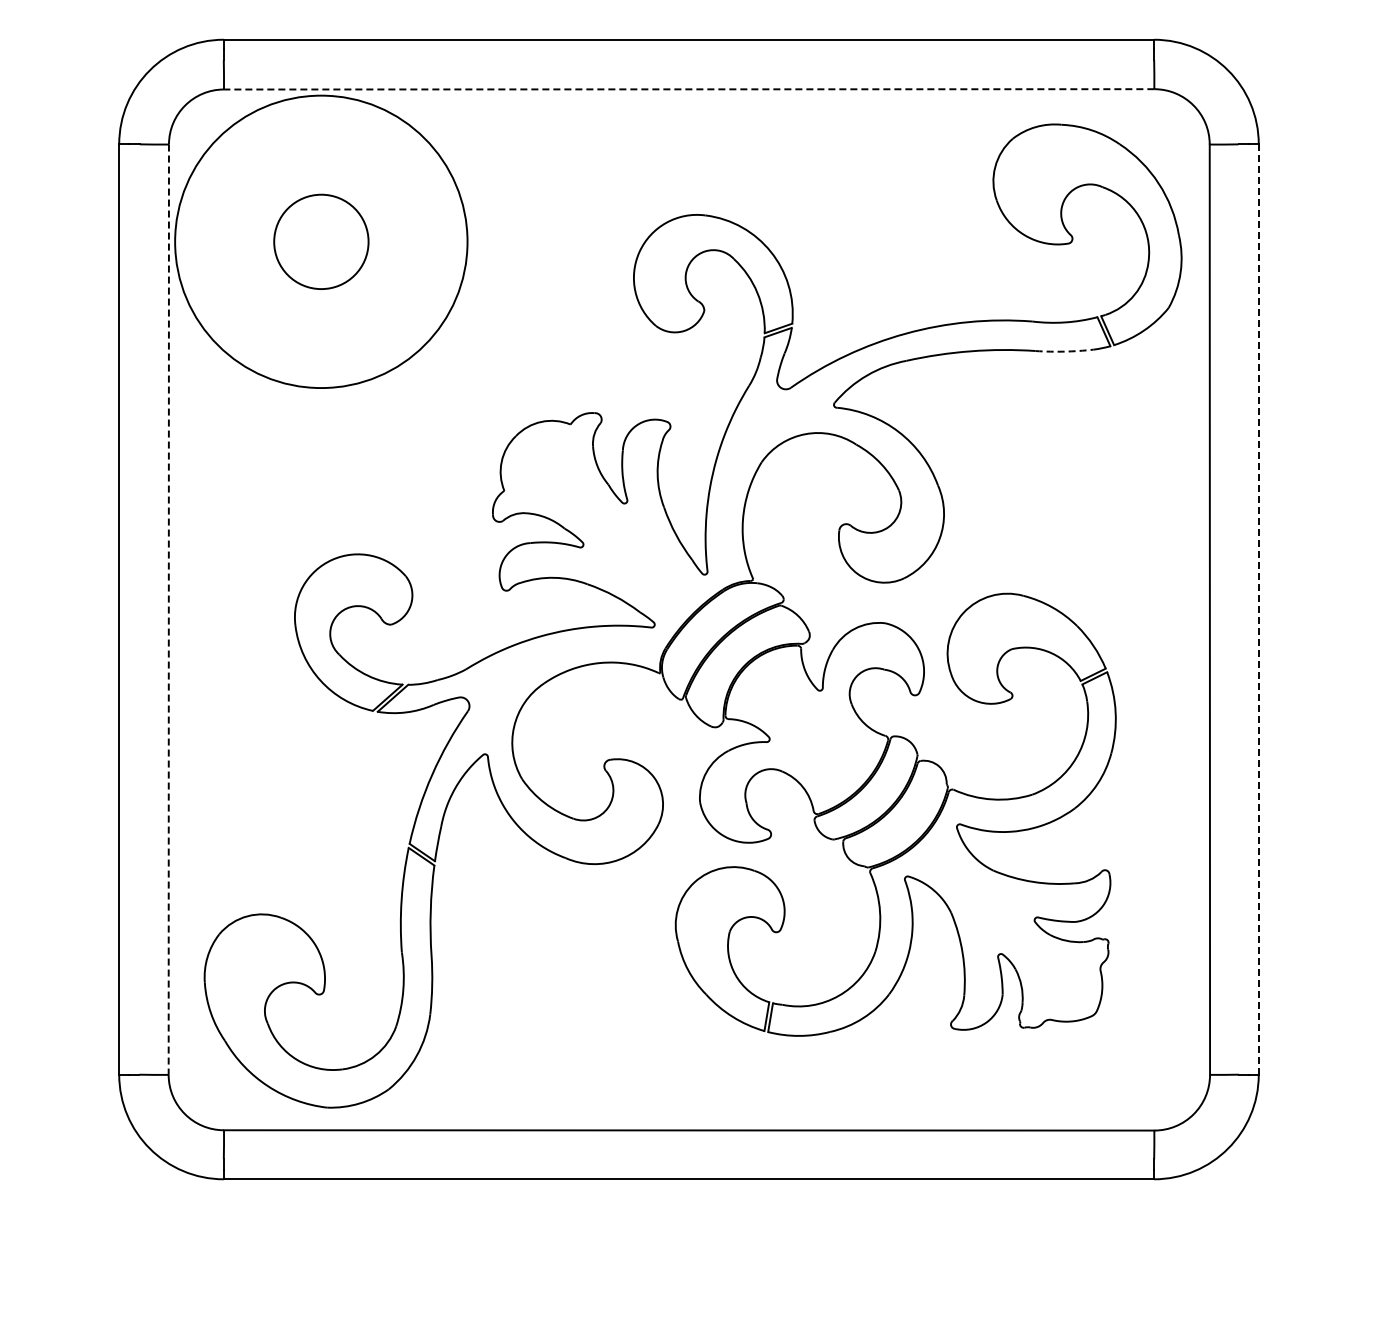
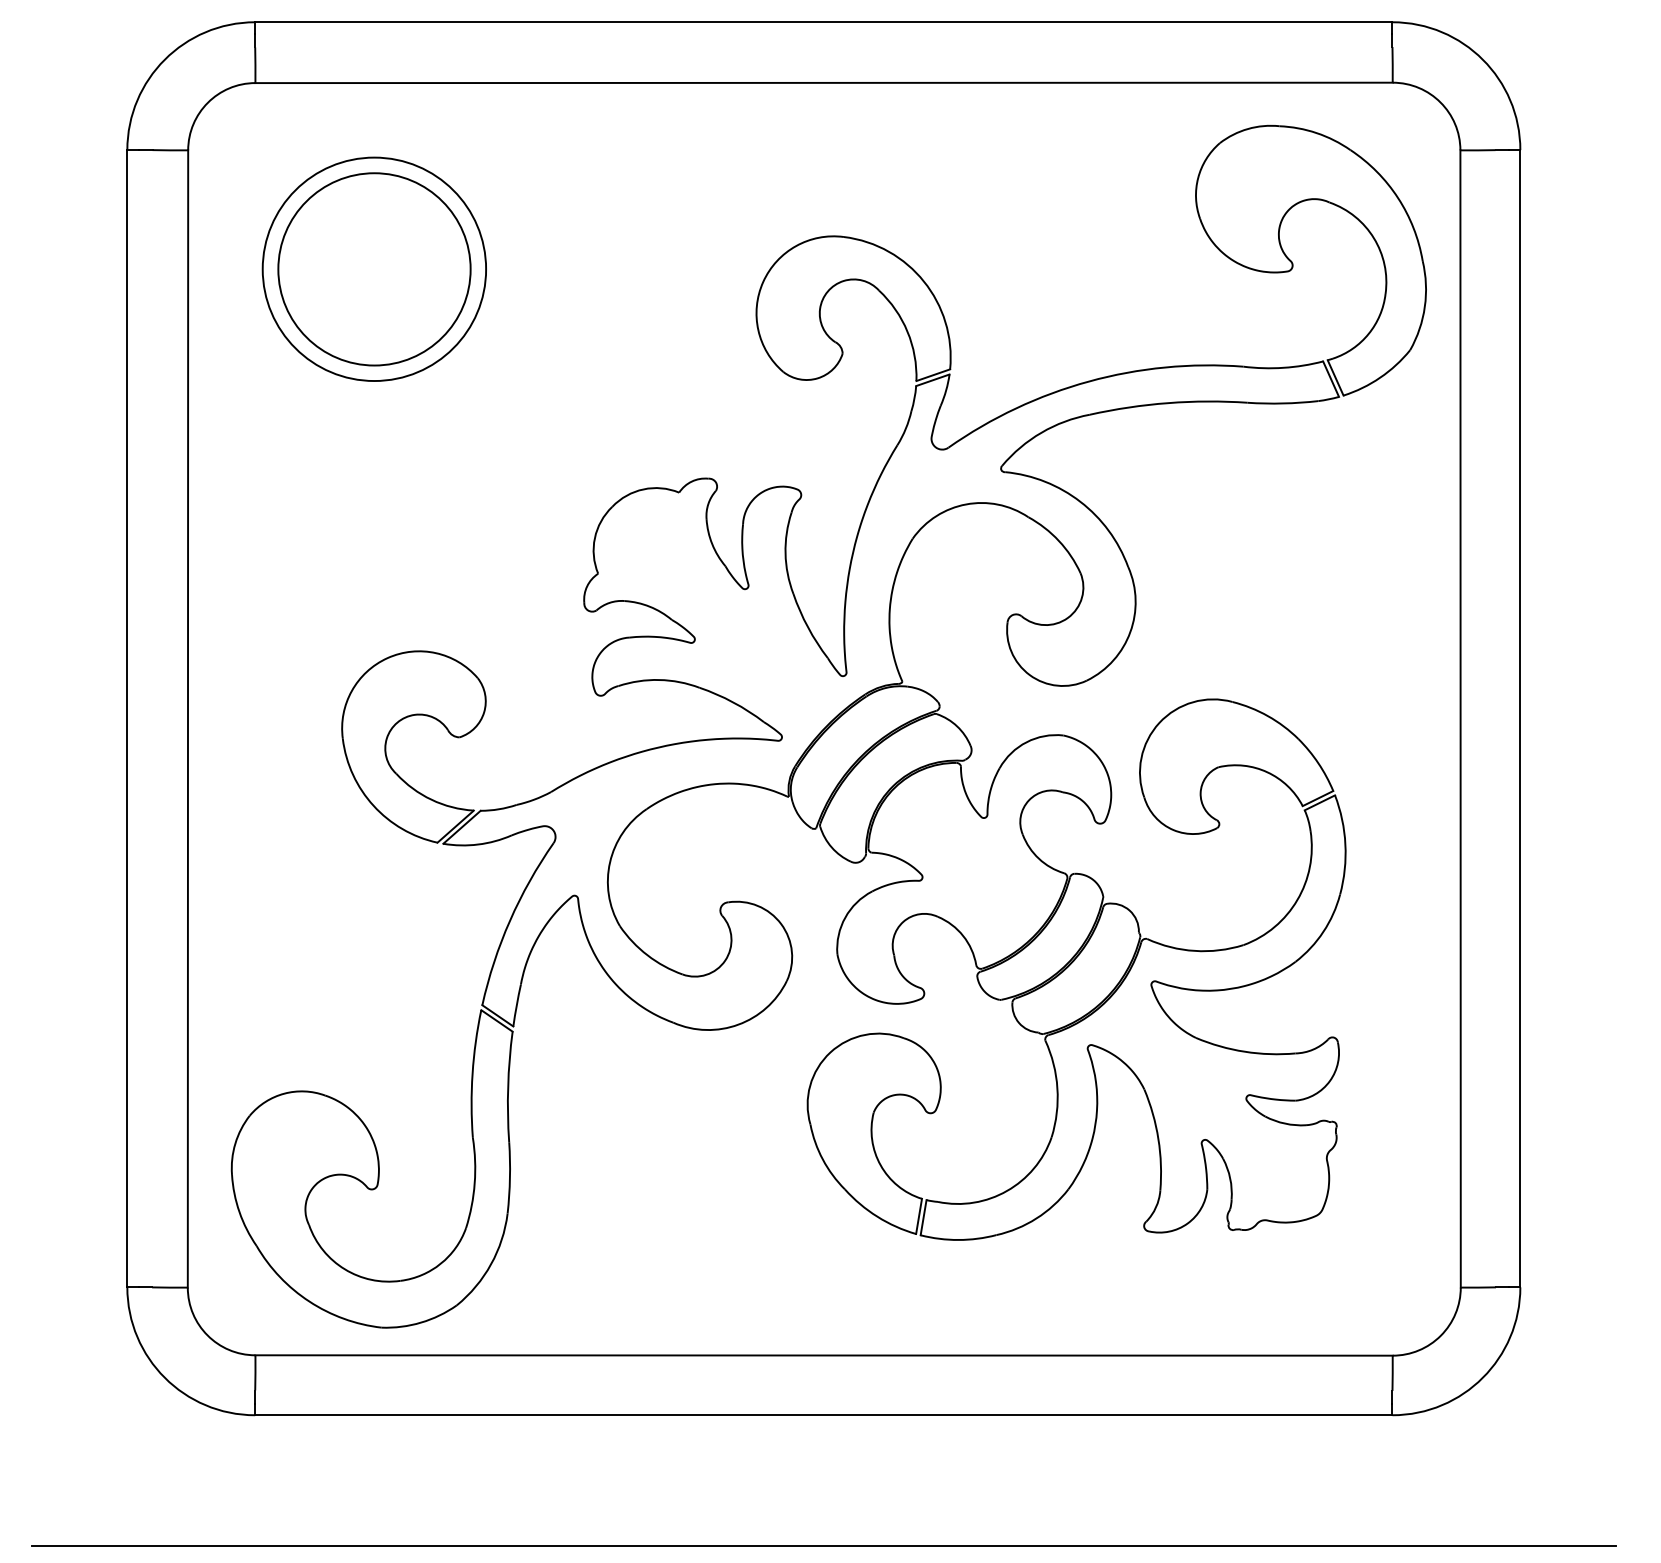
line: (688, 89) -> (823, 83), dashed -> solid
circle: (320, 241) -> (373, 268), size x0.62
circle: (321, 241) -> (374, 268), size x1.67
arc: (1064, 351) -> (1282, 403), dashed -> solid
line: (168, 610) -> (187, 719), dashed -> solid
line: (1258, 610) -> (1520, 719), dashed -> solid
line: (688, 1286) -> (823, 1546), added

